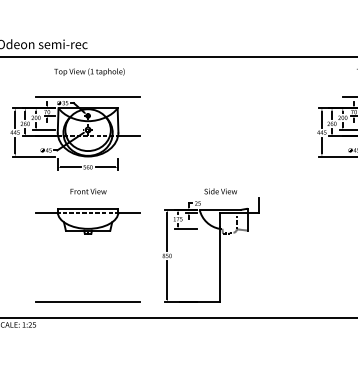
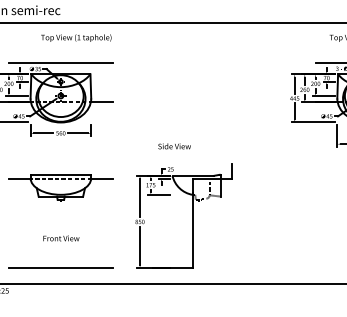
text: (89, 71) -> (76, 37), moved
text: (88, 191) -> (61, 238), moved
text: (220, 191) -> (174, 146), moved

